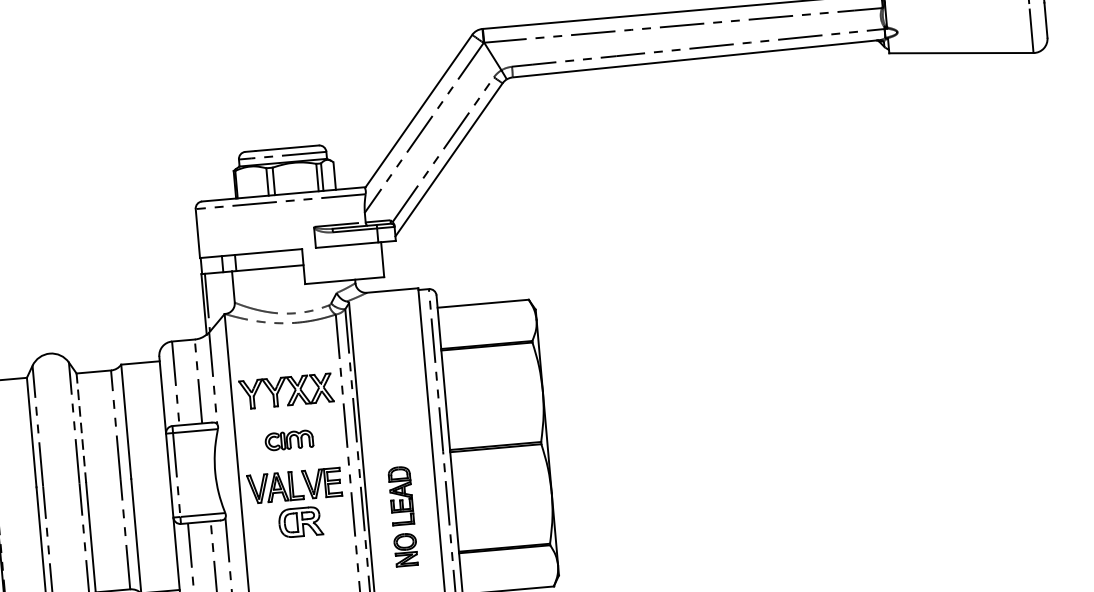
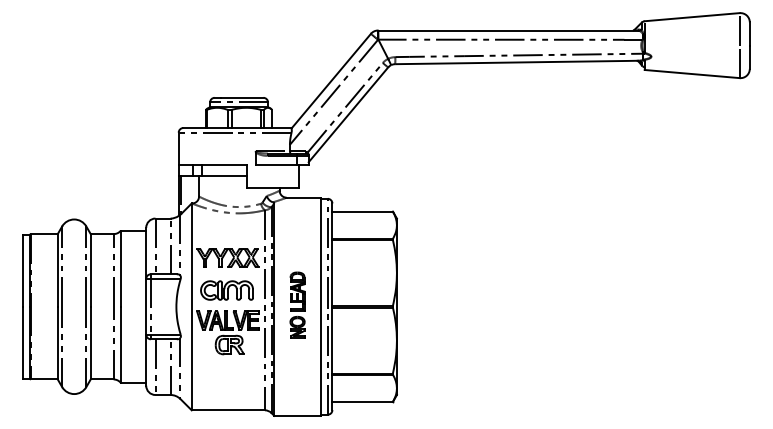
line: (80, 426) -> (90, 269), dashed -> solid
part: (288, 440) -> (226, 290), size x1.67
part: (402, 515) -> (297, 304), moved

